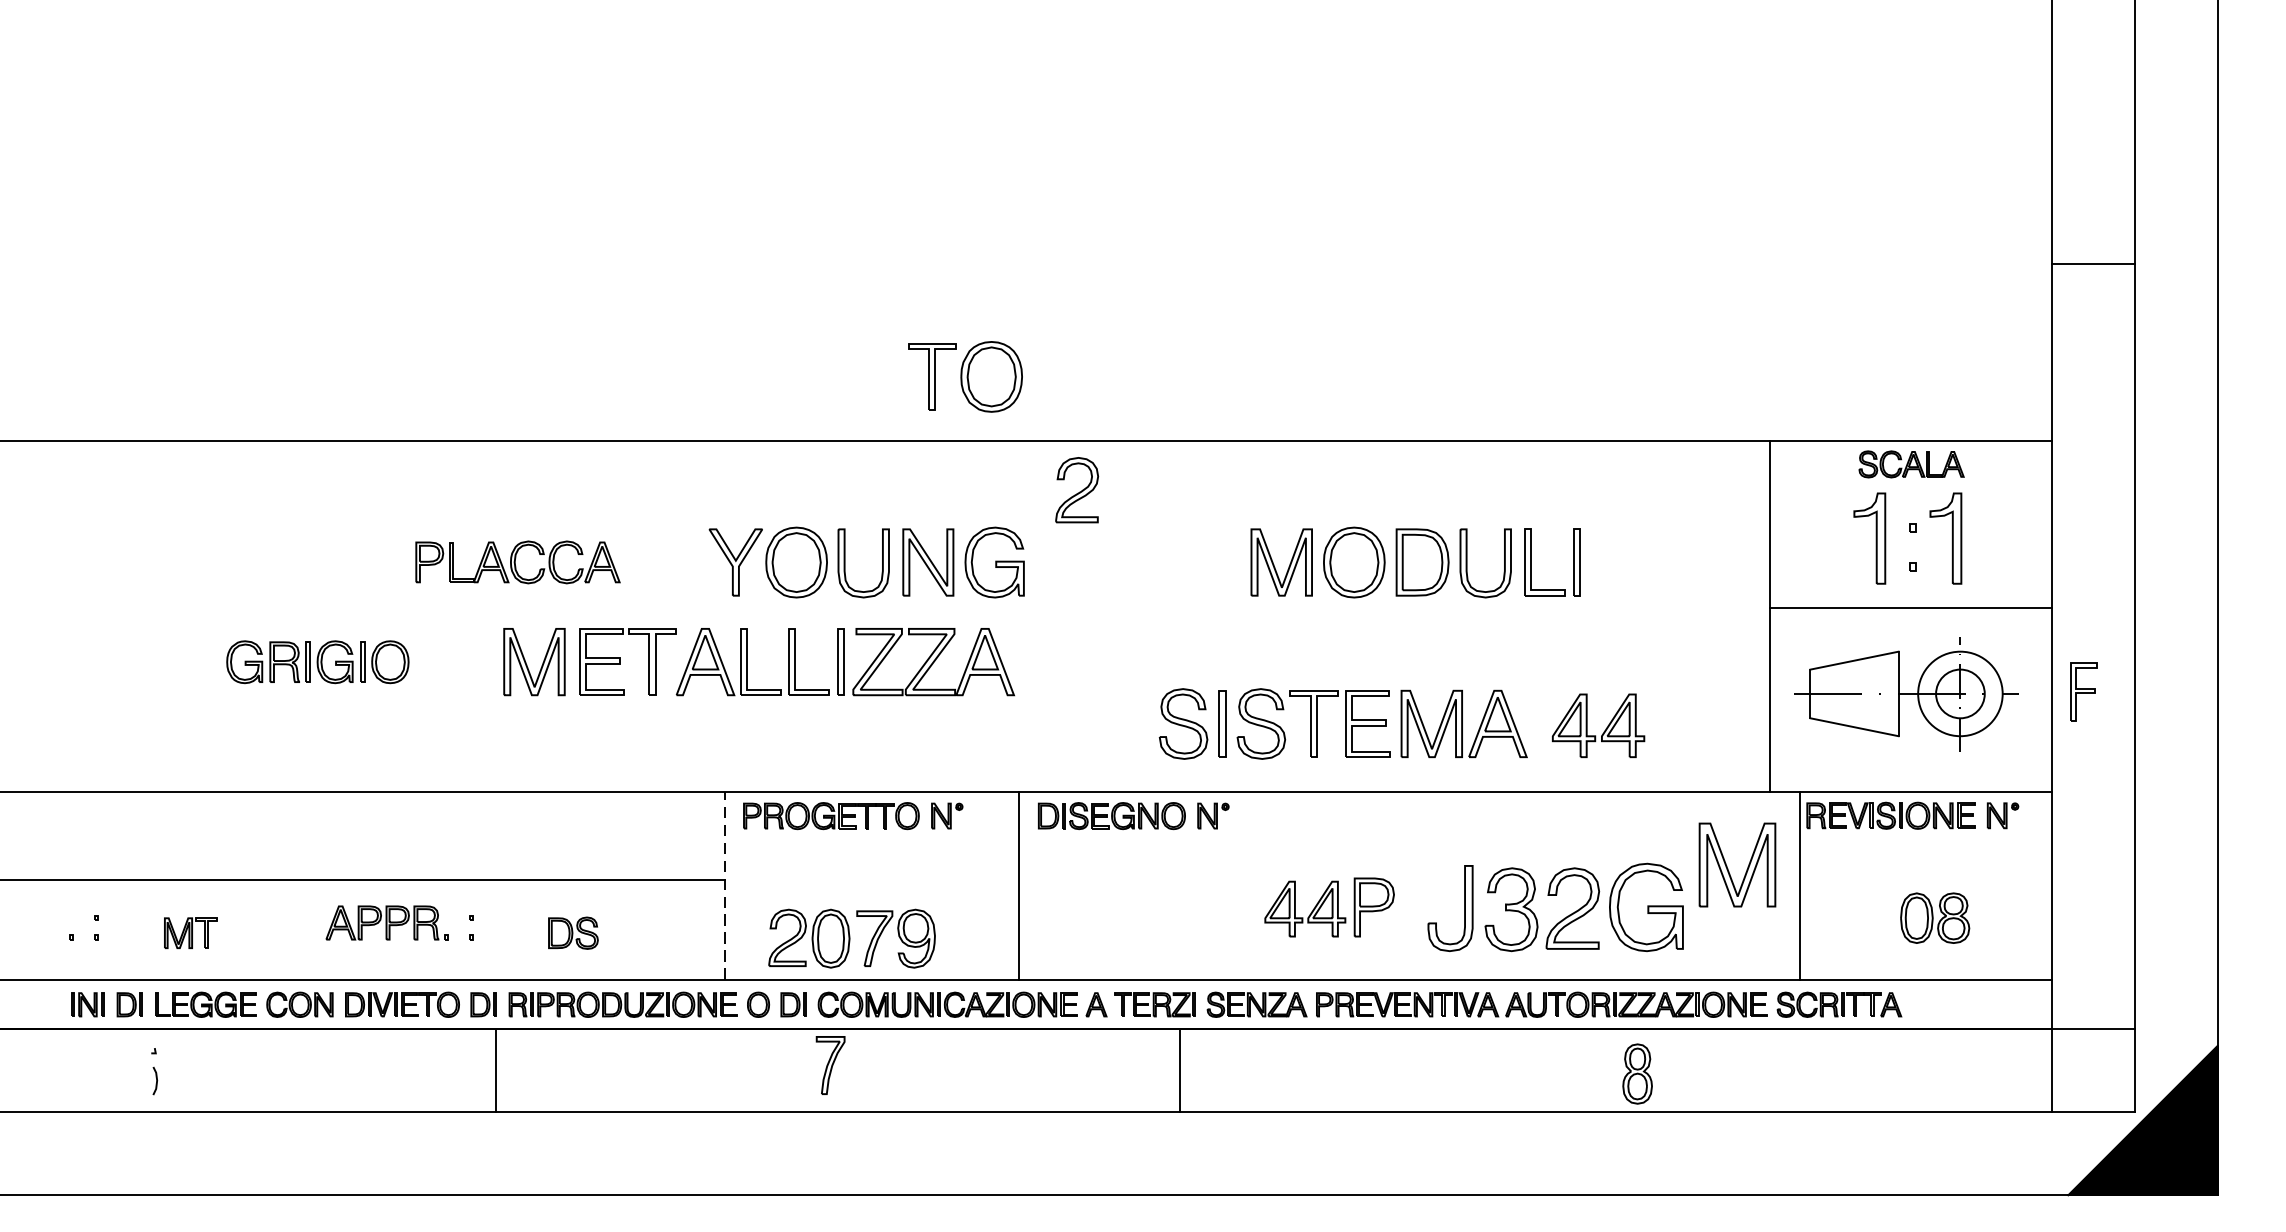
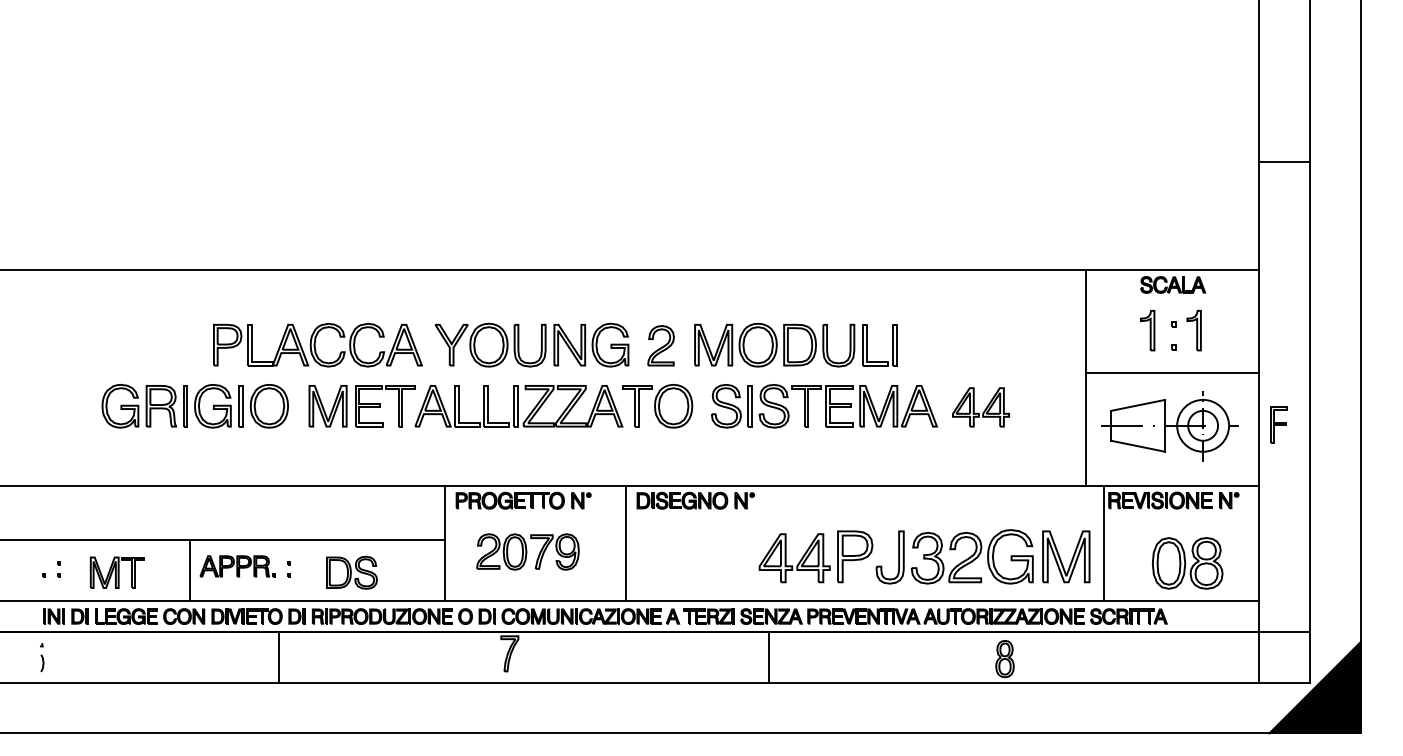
part: (965, 377) -> (657, 406), moved
part: (1076, 489) -> (660, 345), moved
part: (1869, 538) -> (1147, 330), size x0.71
part: (1944, 538) -> (1193, 330), size x0.71
part: (517, 561) -> (317, 344), size x1.67
part: (1415, 561) -> (795, 344), moved
part: (316, 662) -> (194, 406), size x1.67
part: (1343, 724) -> (824, 406), moved
part: (1597, 725) -> (980, 407), moved
part: (1737, 864) -> (1066, 556), moved
line: (724, 885) -> (444, 543), dashed -> solid
part: (1328, 906) -> (815, 556), size x1.43
part: (1934, 918) -> (1187, 563), size x1.67
line: (310, 929) -> (190, 570), added
part: (189, 932) -> (116, 572), size x1.67
part: (572, 932) -> (351, 572), size x1.67
part: (851, 937) -> (527, 551), moved
line: (496, 1069) -> (279, 656), moved
line: (1180, 1069) -> (769, 656), moved
part: (155, 1071) -> (42, 657), moved

